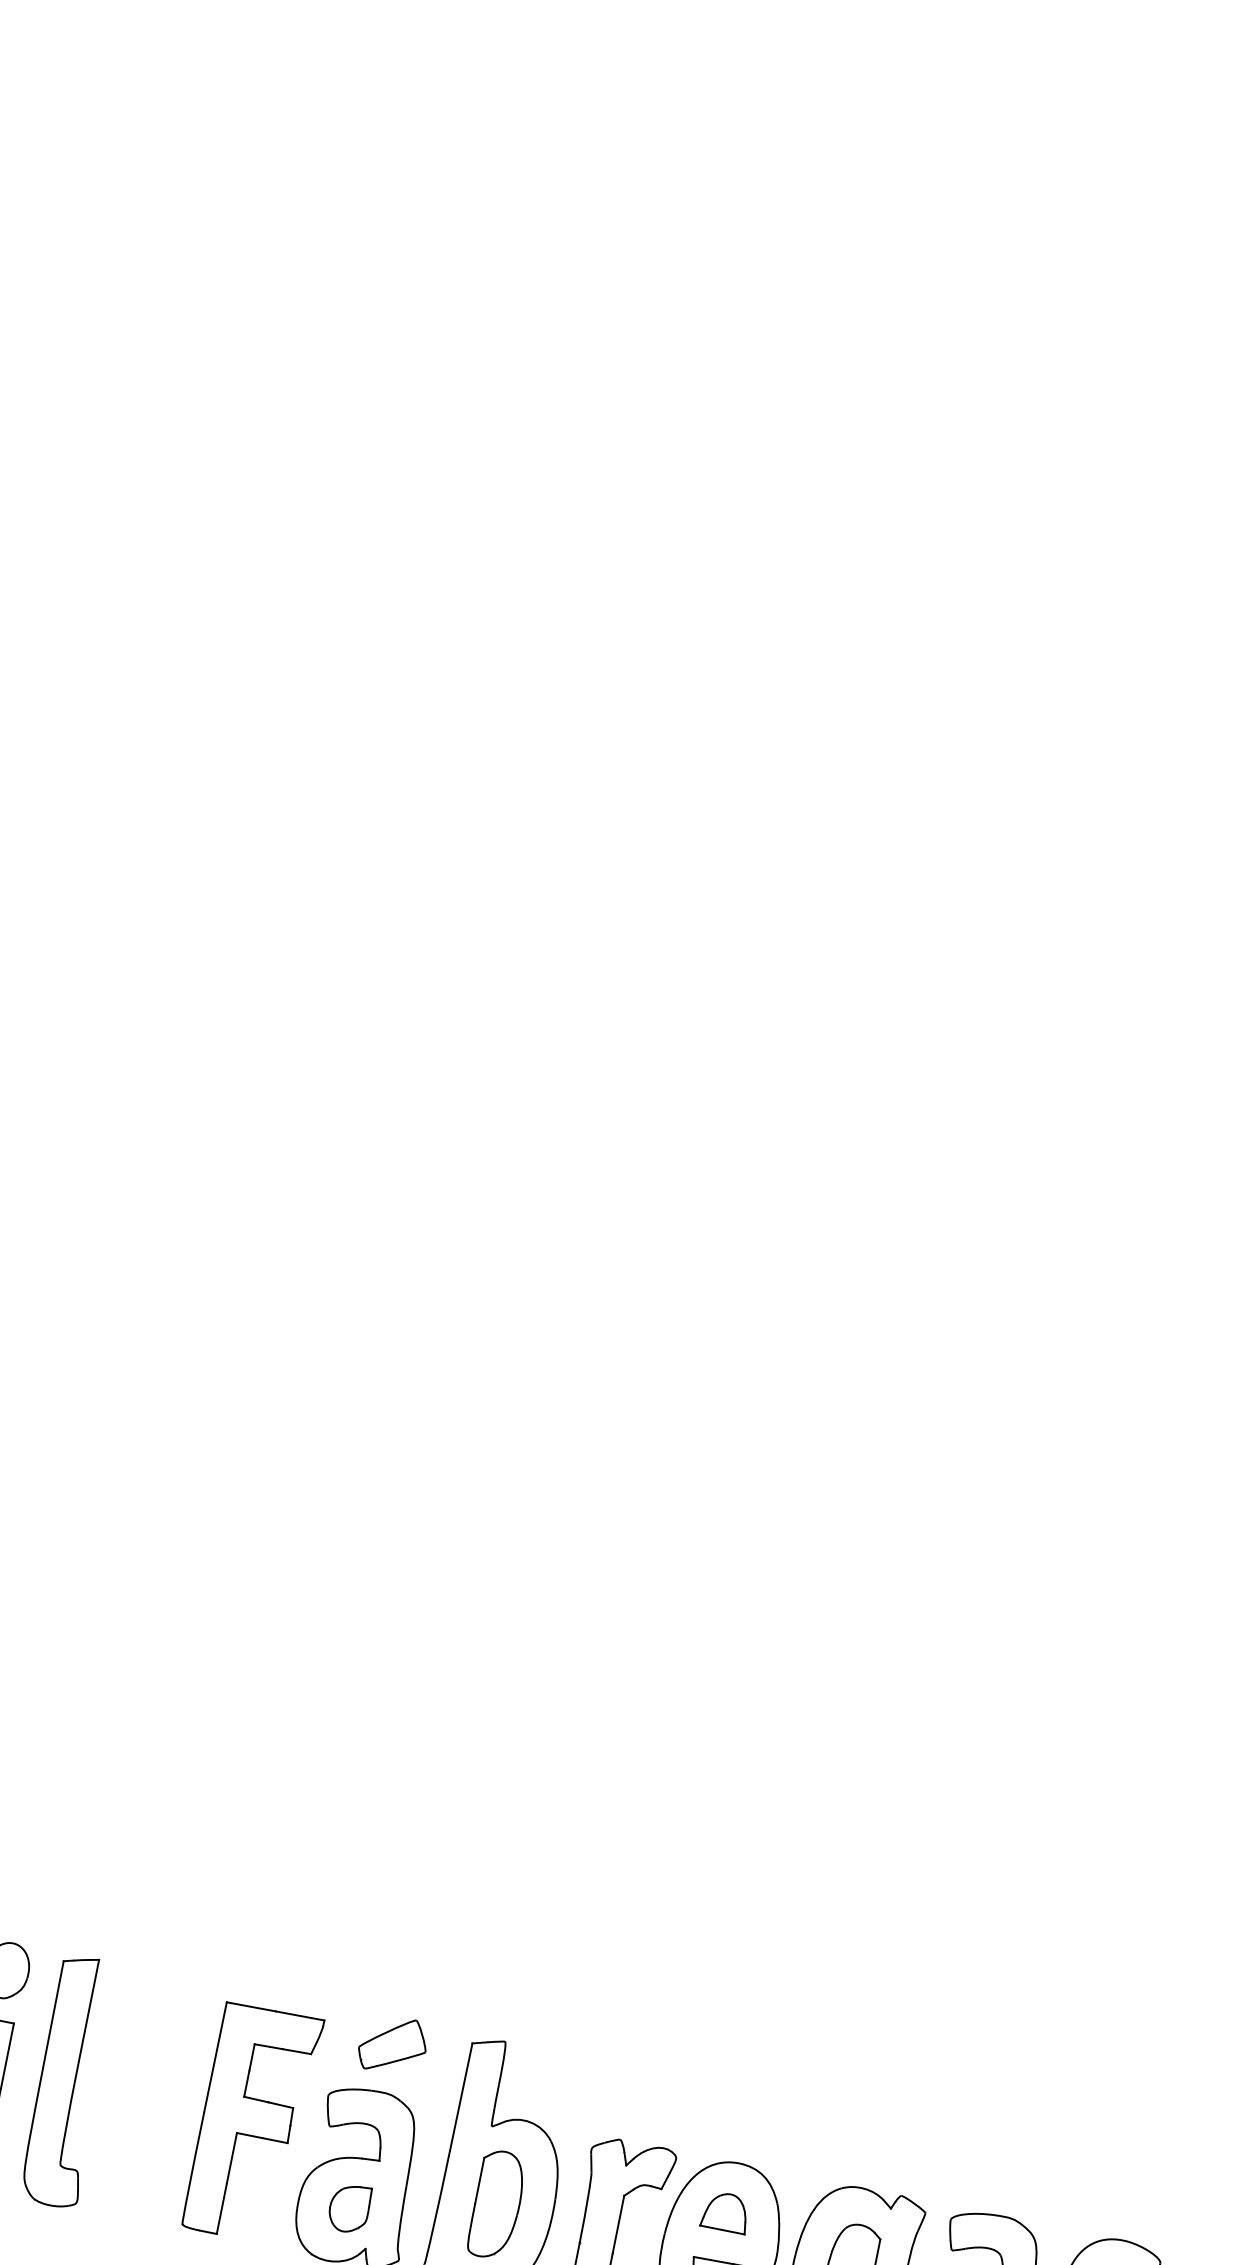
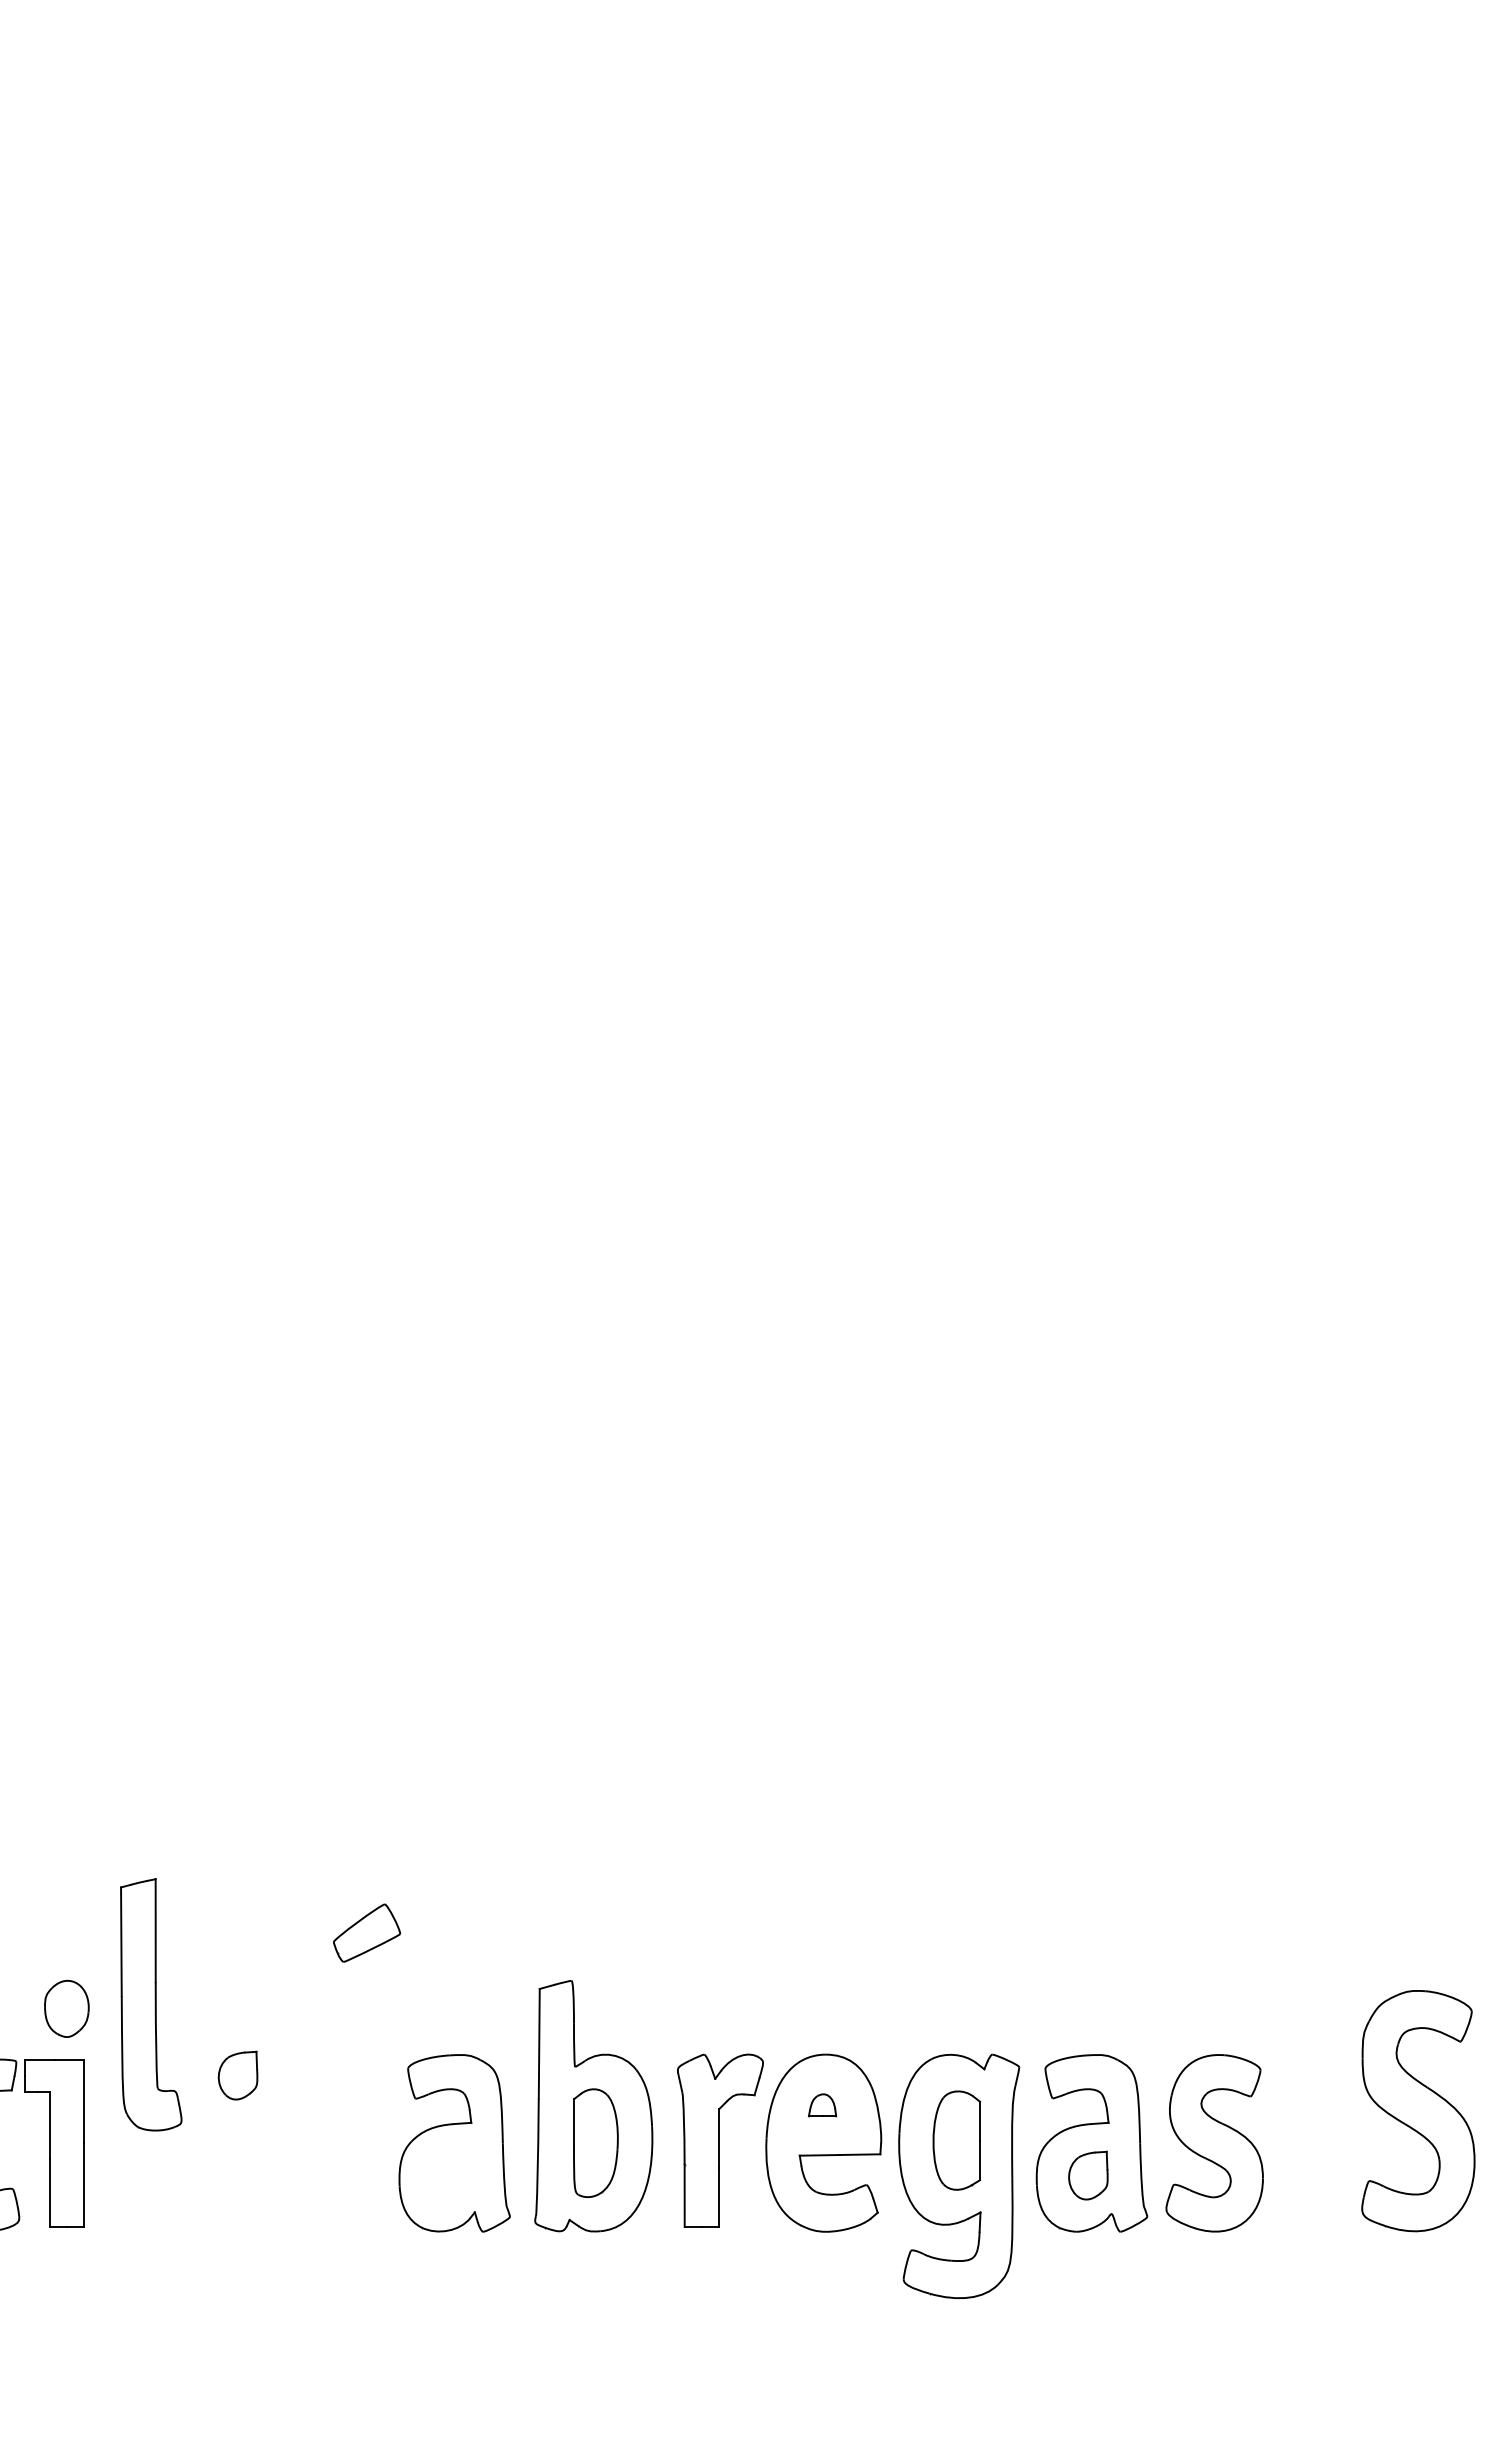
part: (393, 2044) -> (367, 1932), moved
part: (70, 2081) -> (151, 2004), moved
part: (253, 2123) -> (339, 2110), removed
part: (348, 2208) -> (237, 2075), moved
part: (725, 2212) -> (822, 2105), size x0.6

